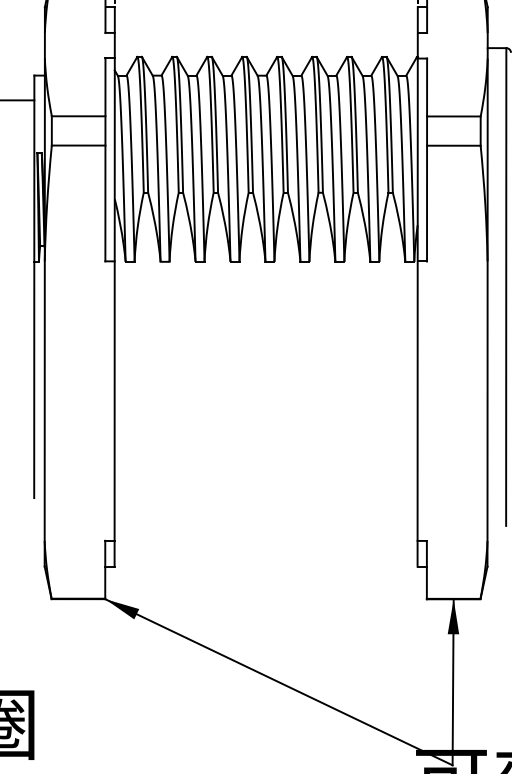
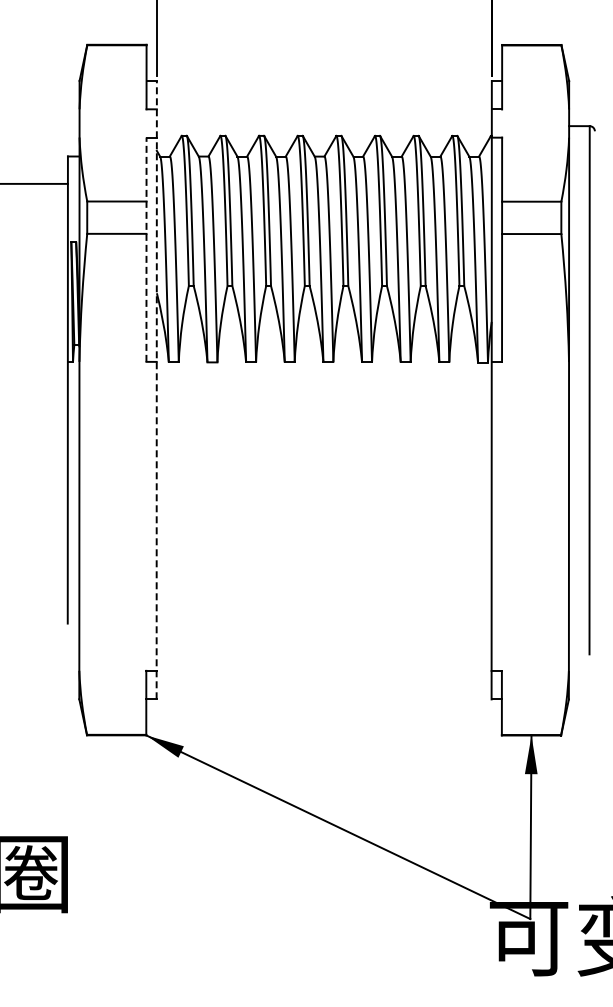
line: (105, 159) -> (146, 249), solid -> dashed
line: (114, 286) -> (156, 389), solid -> dashed

